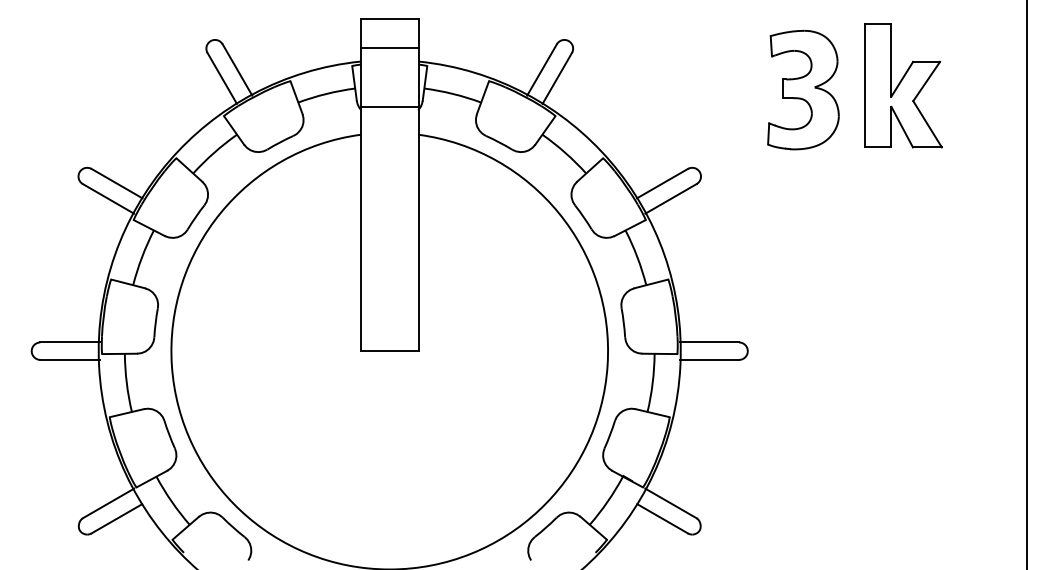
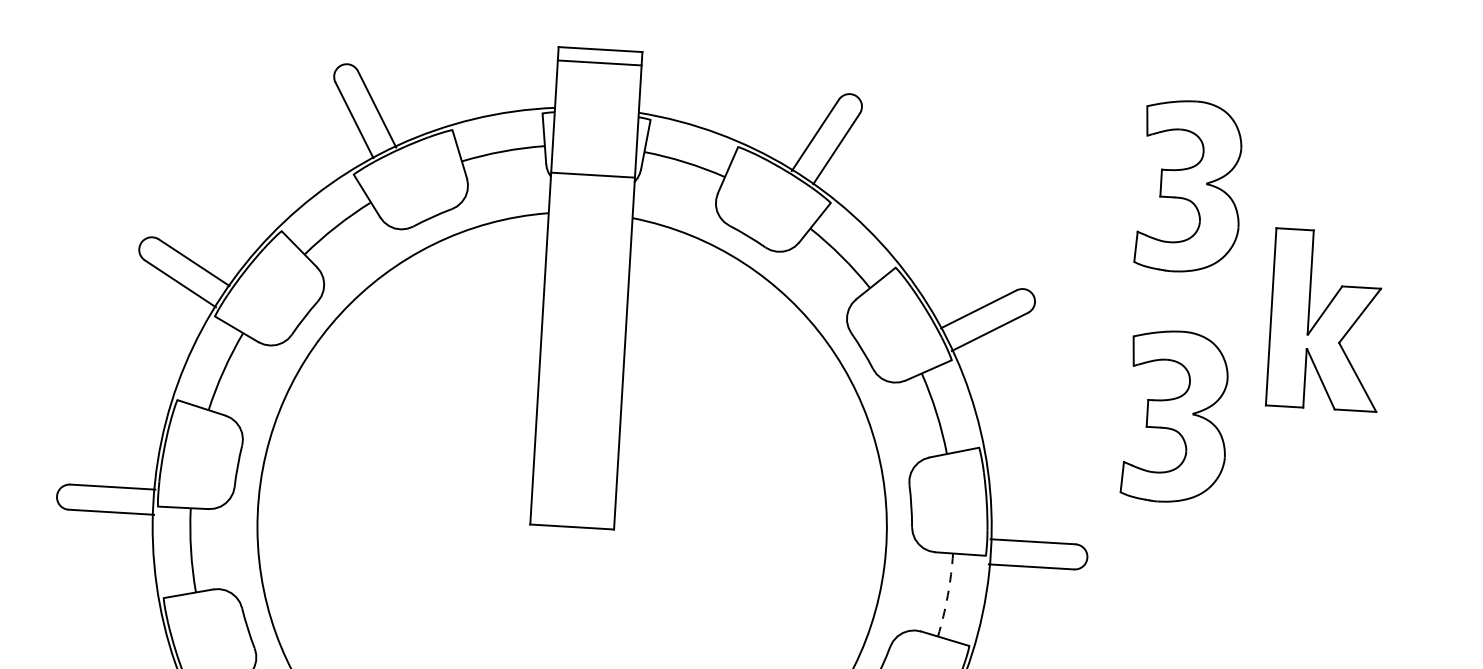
line: (389, 47) -> (599, 62), moved
part: (903, 85) -> (1326, 319), moved
part: (803, 250) -> (1176, 417), added
arc: (652, 383) -> (947, 595), solid -> dashed

